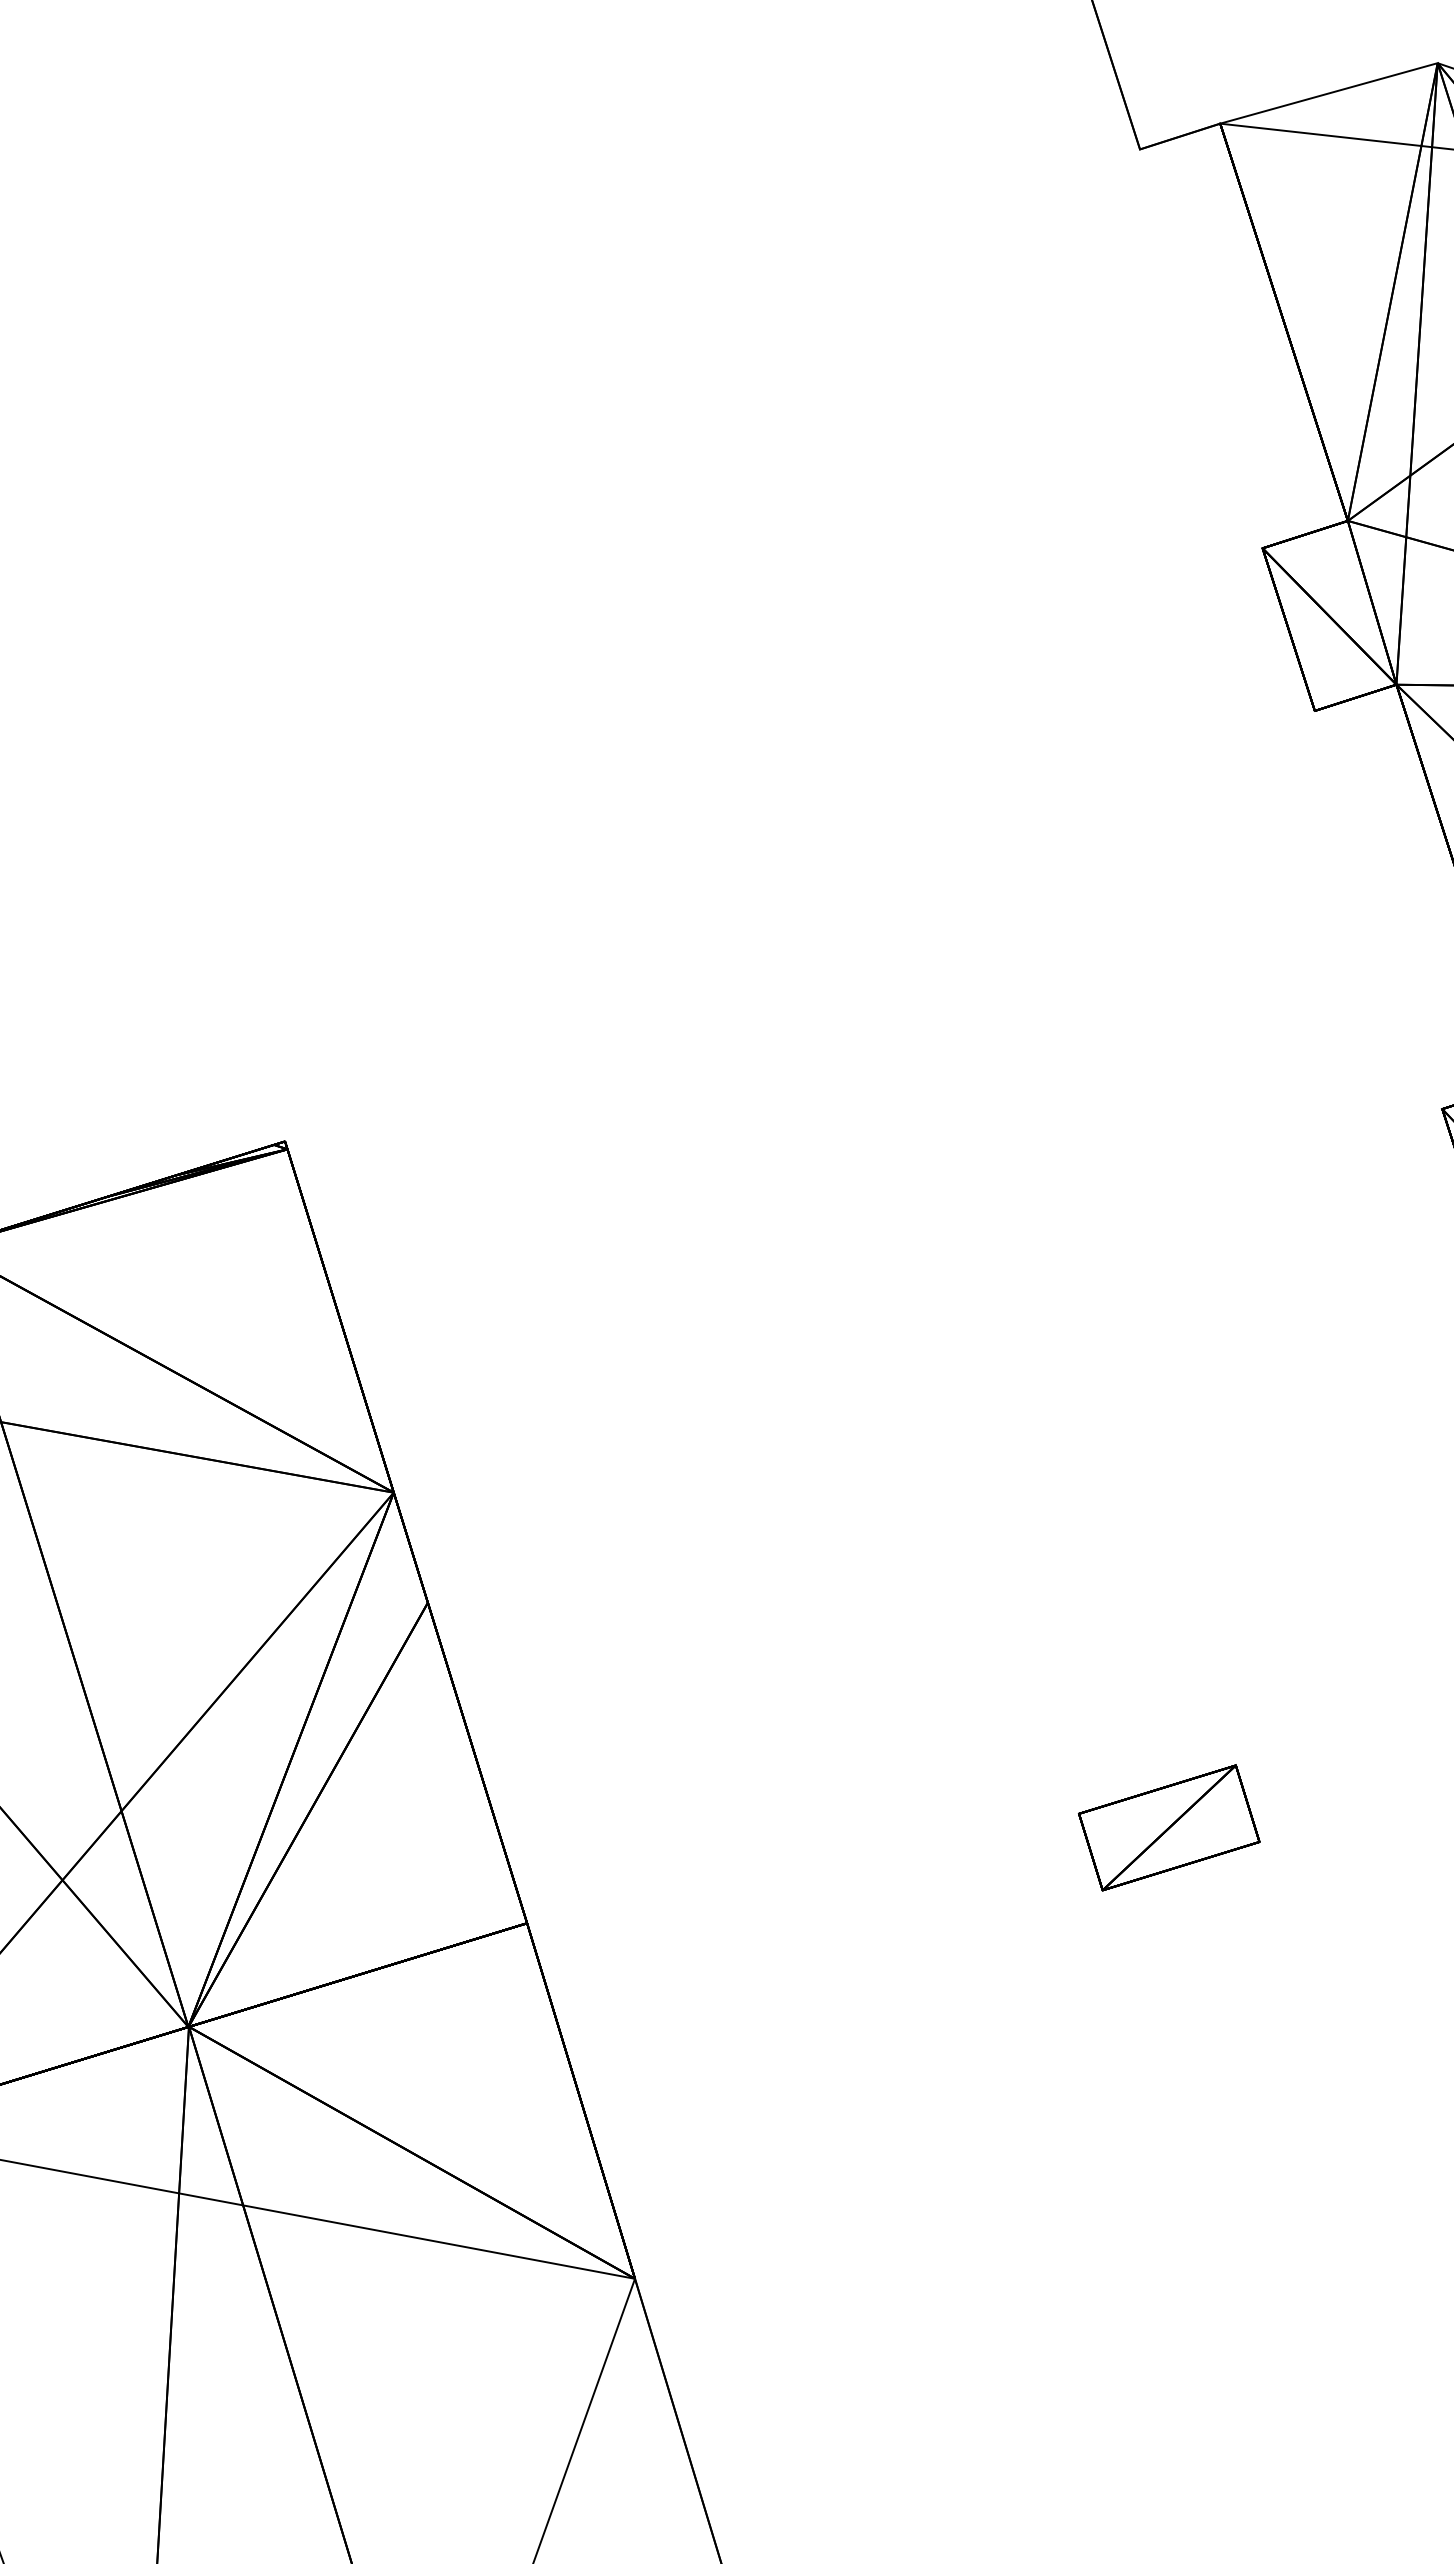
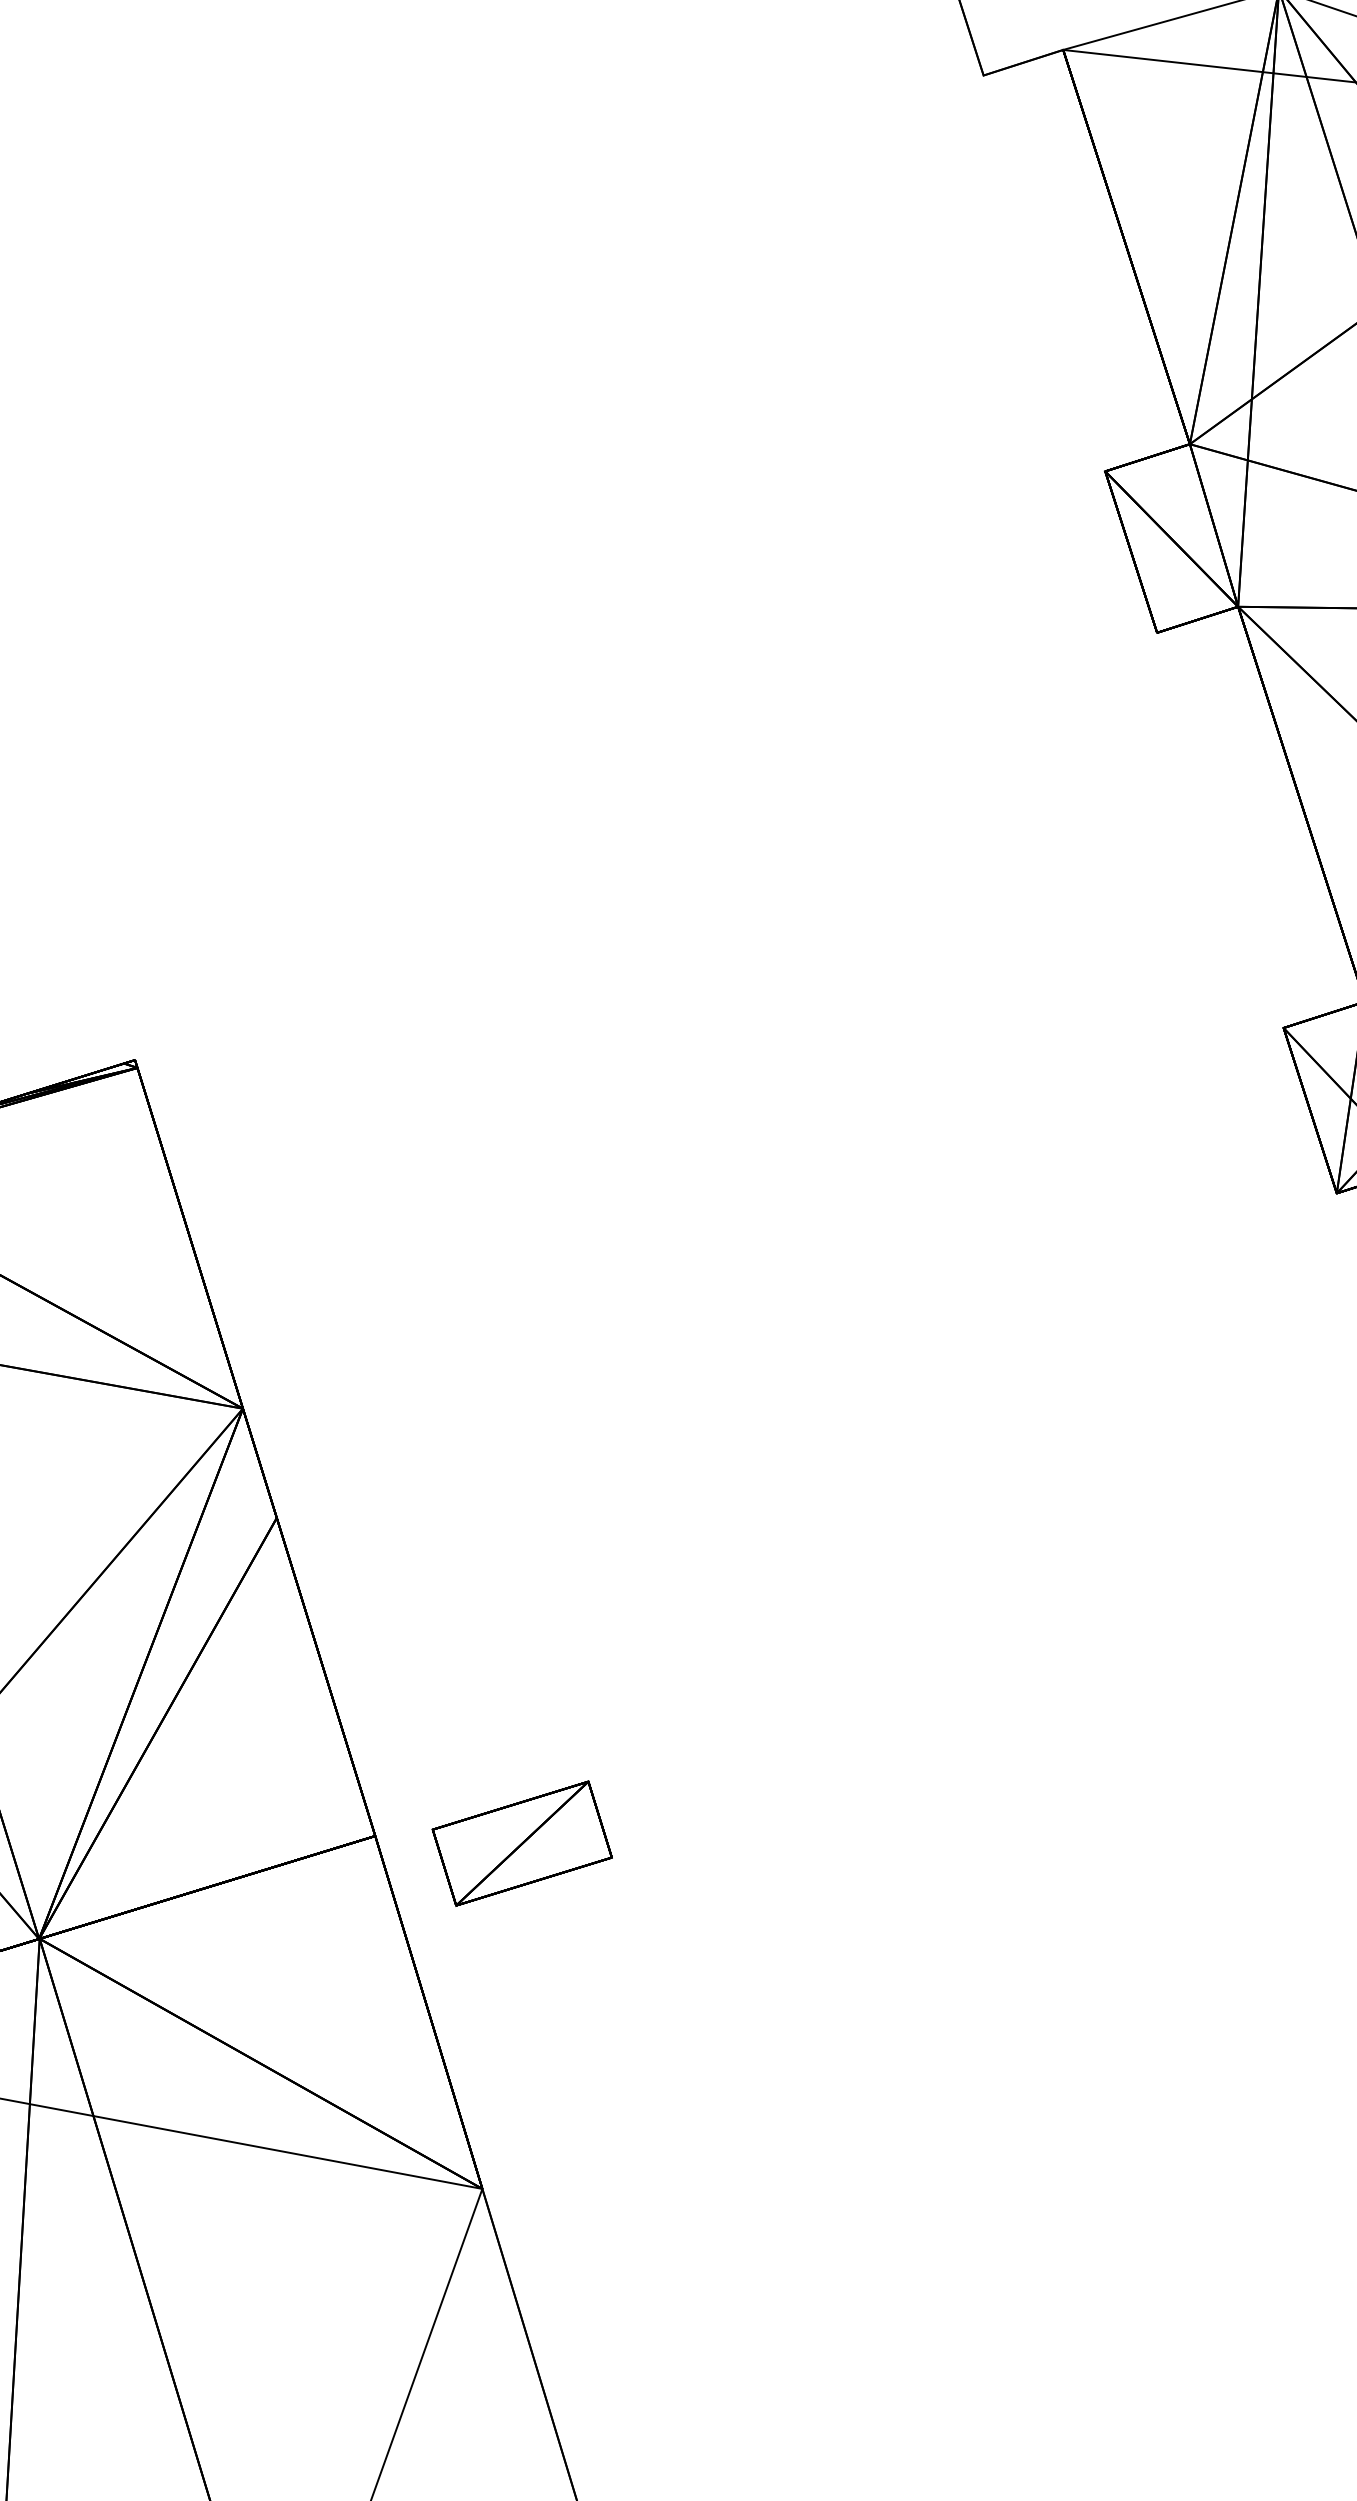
part: (1169, 1827) -> (522, 1843), moved

